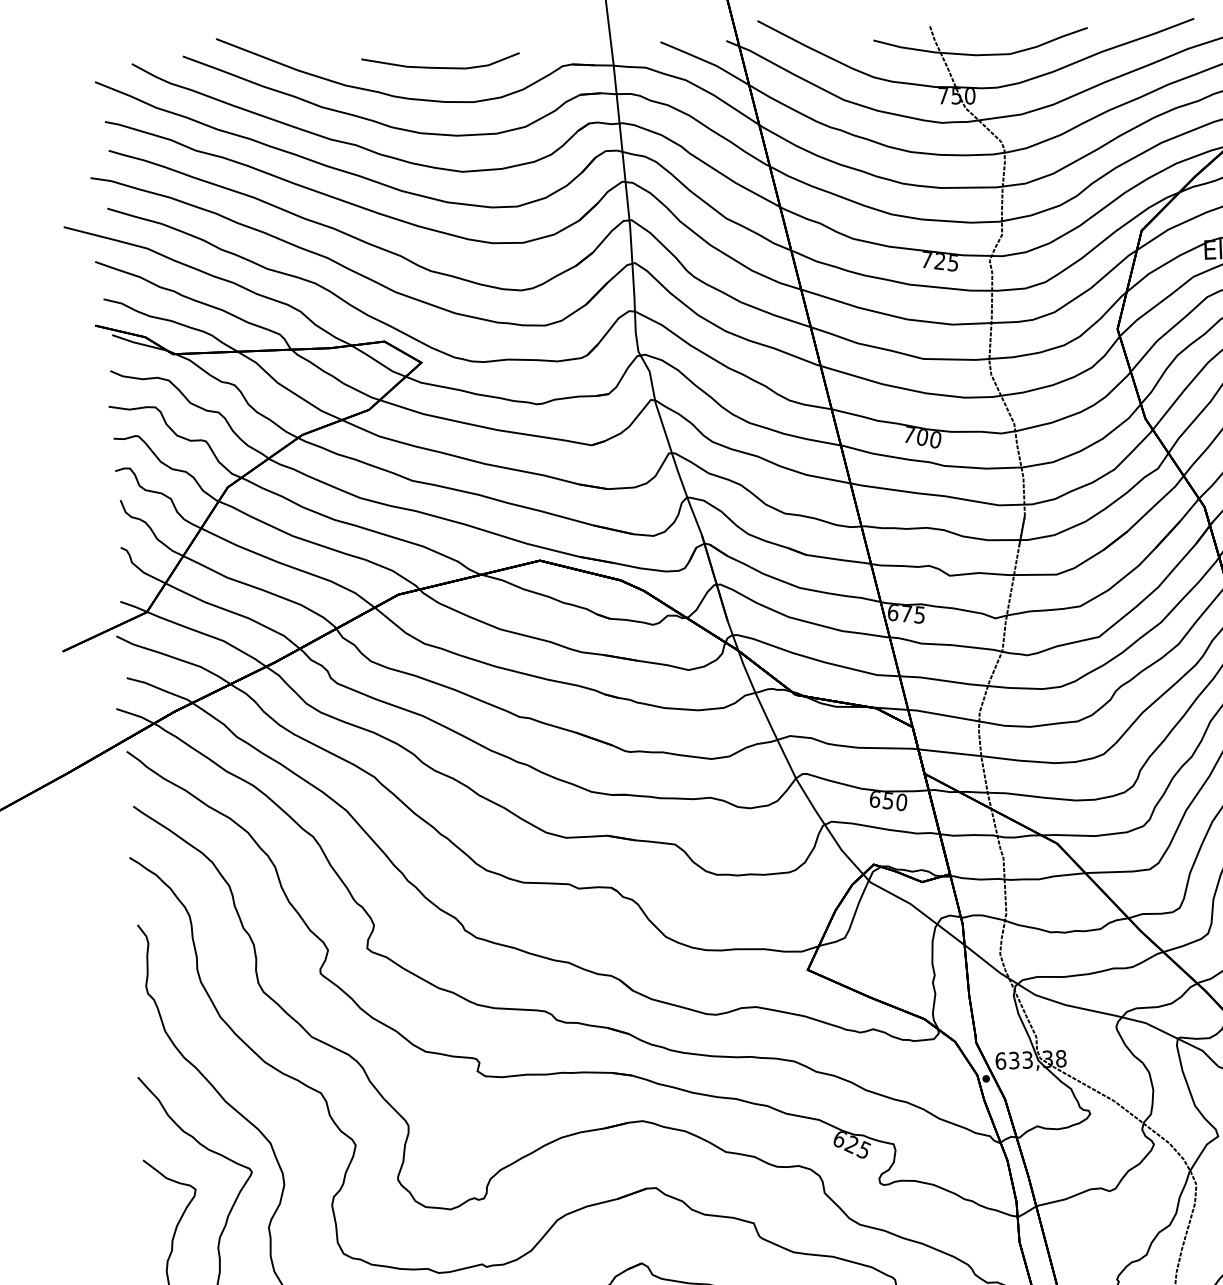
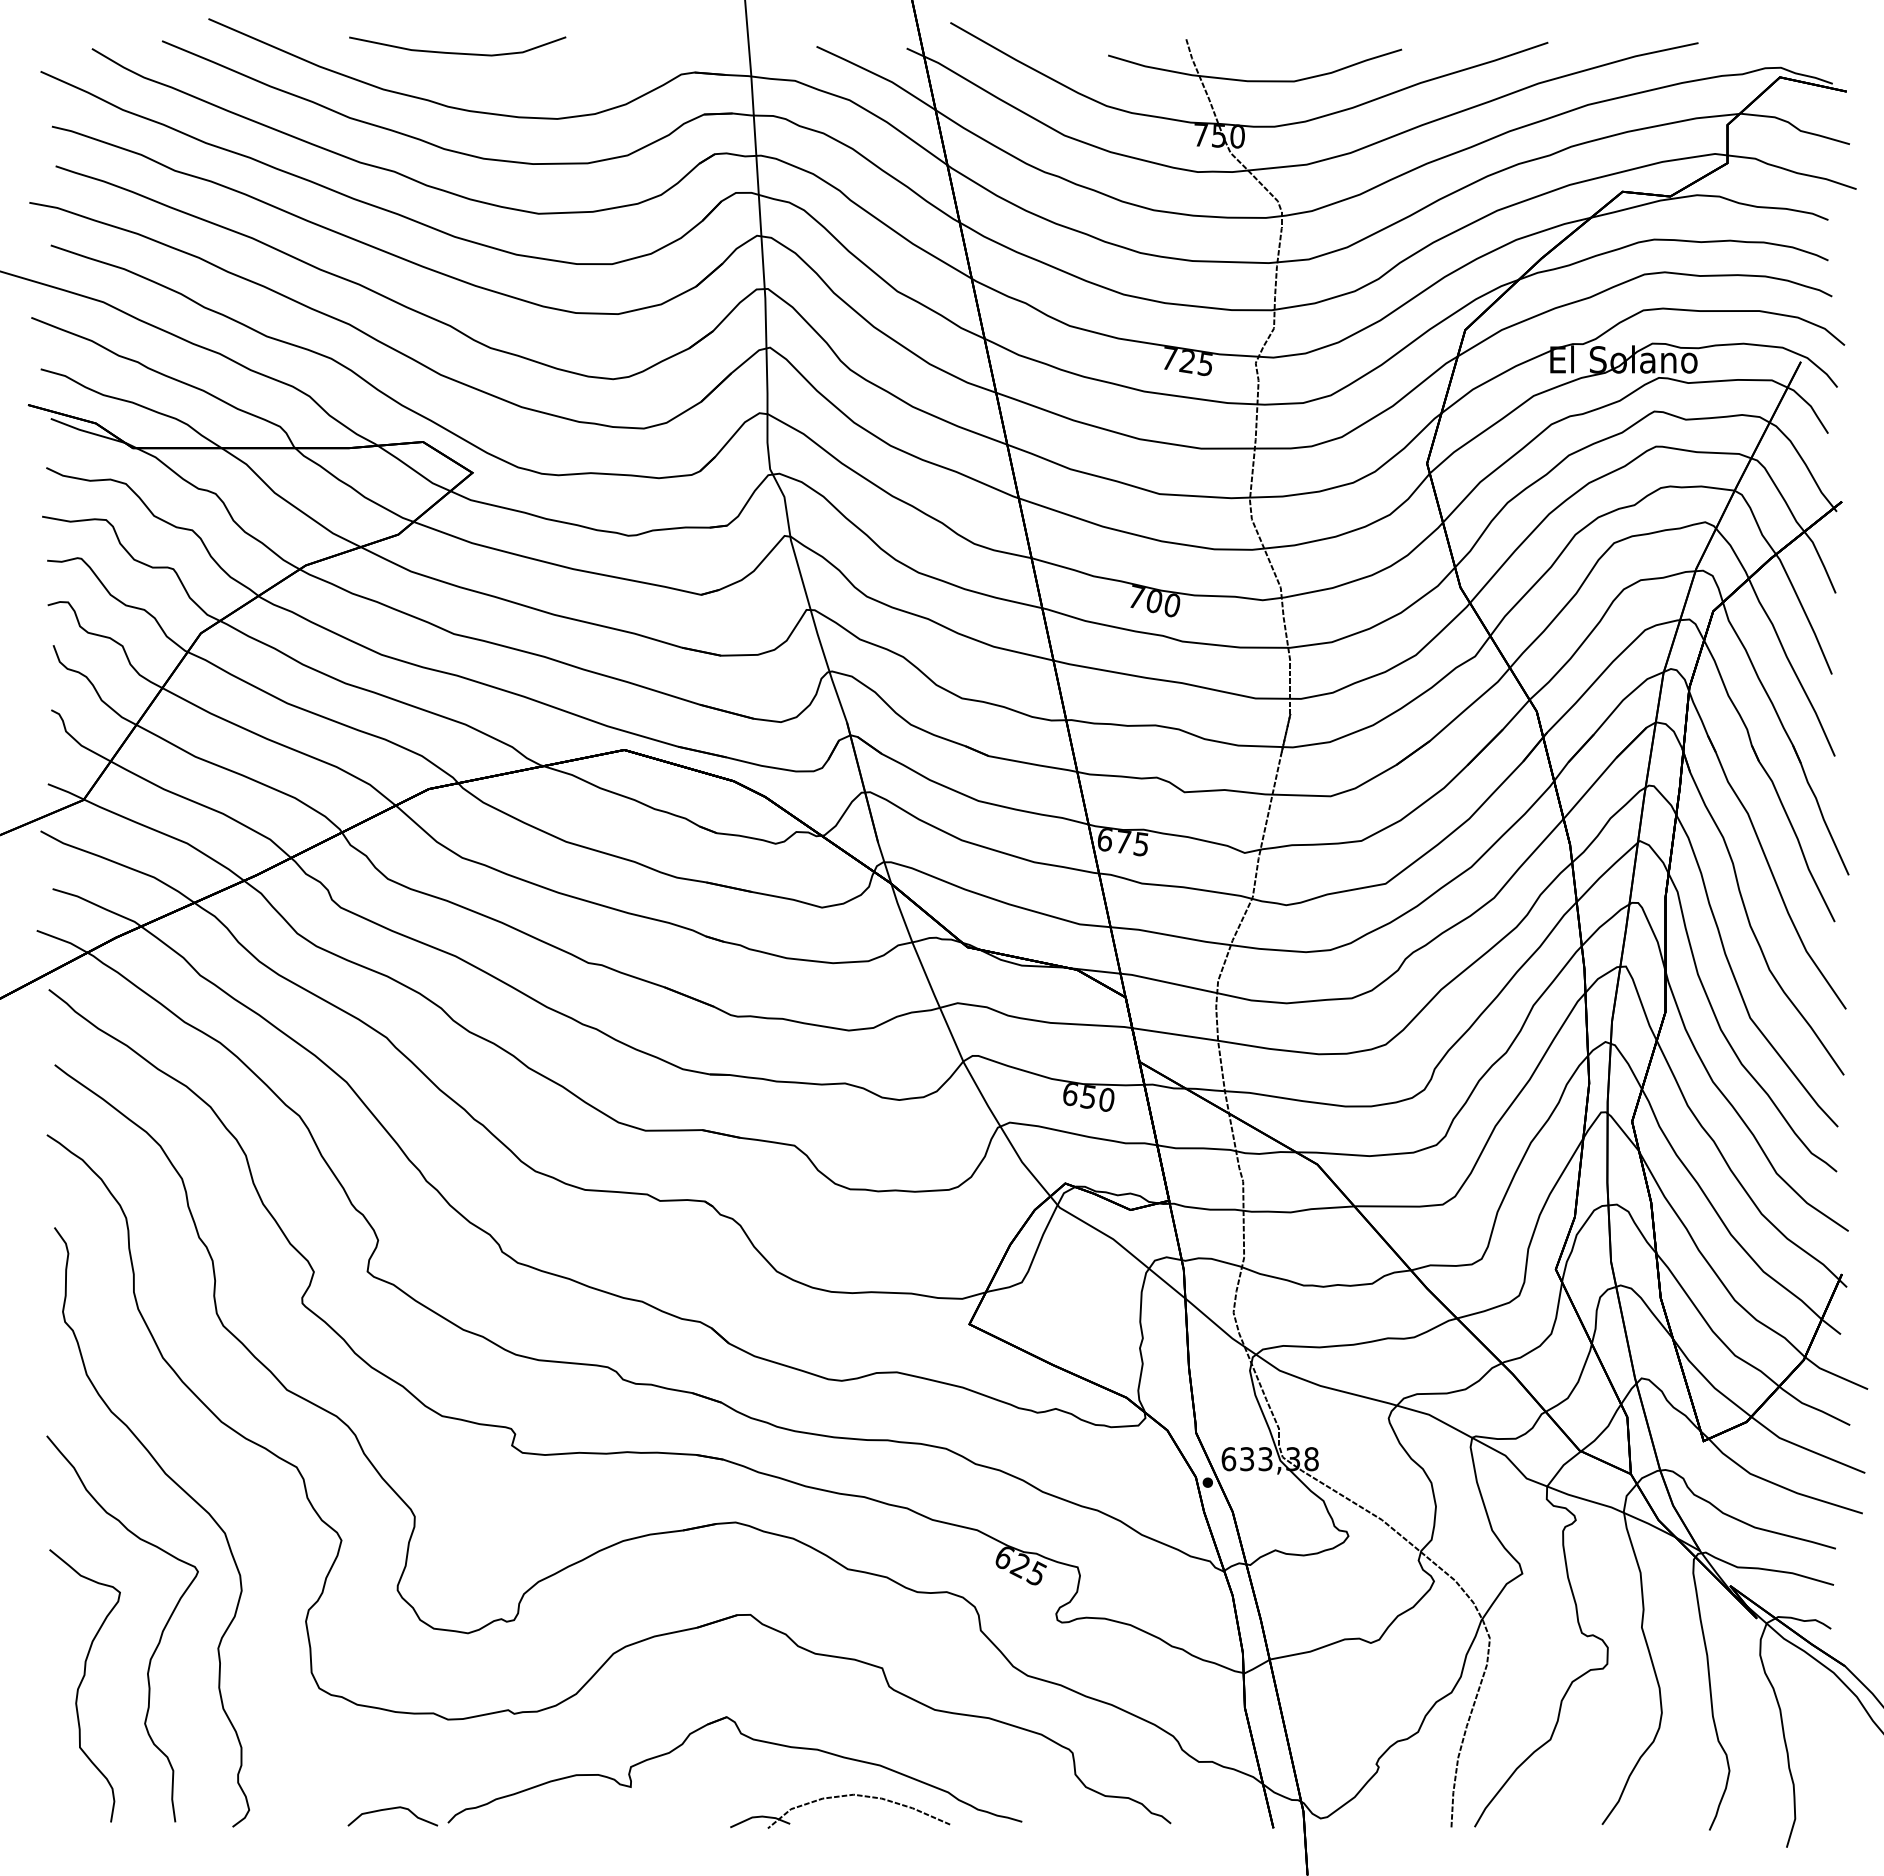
curve: (440, 67) -> (457, 52), moved

